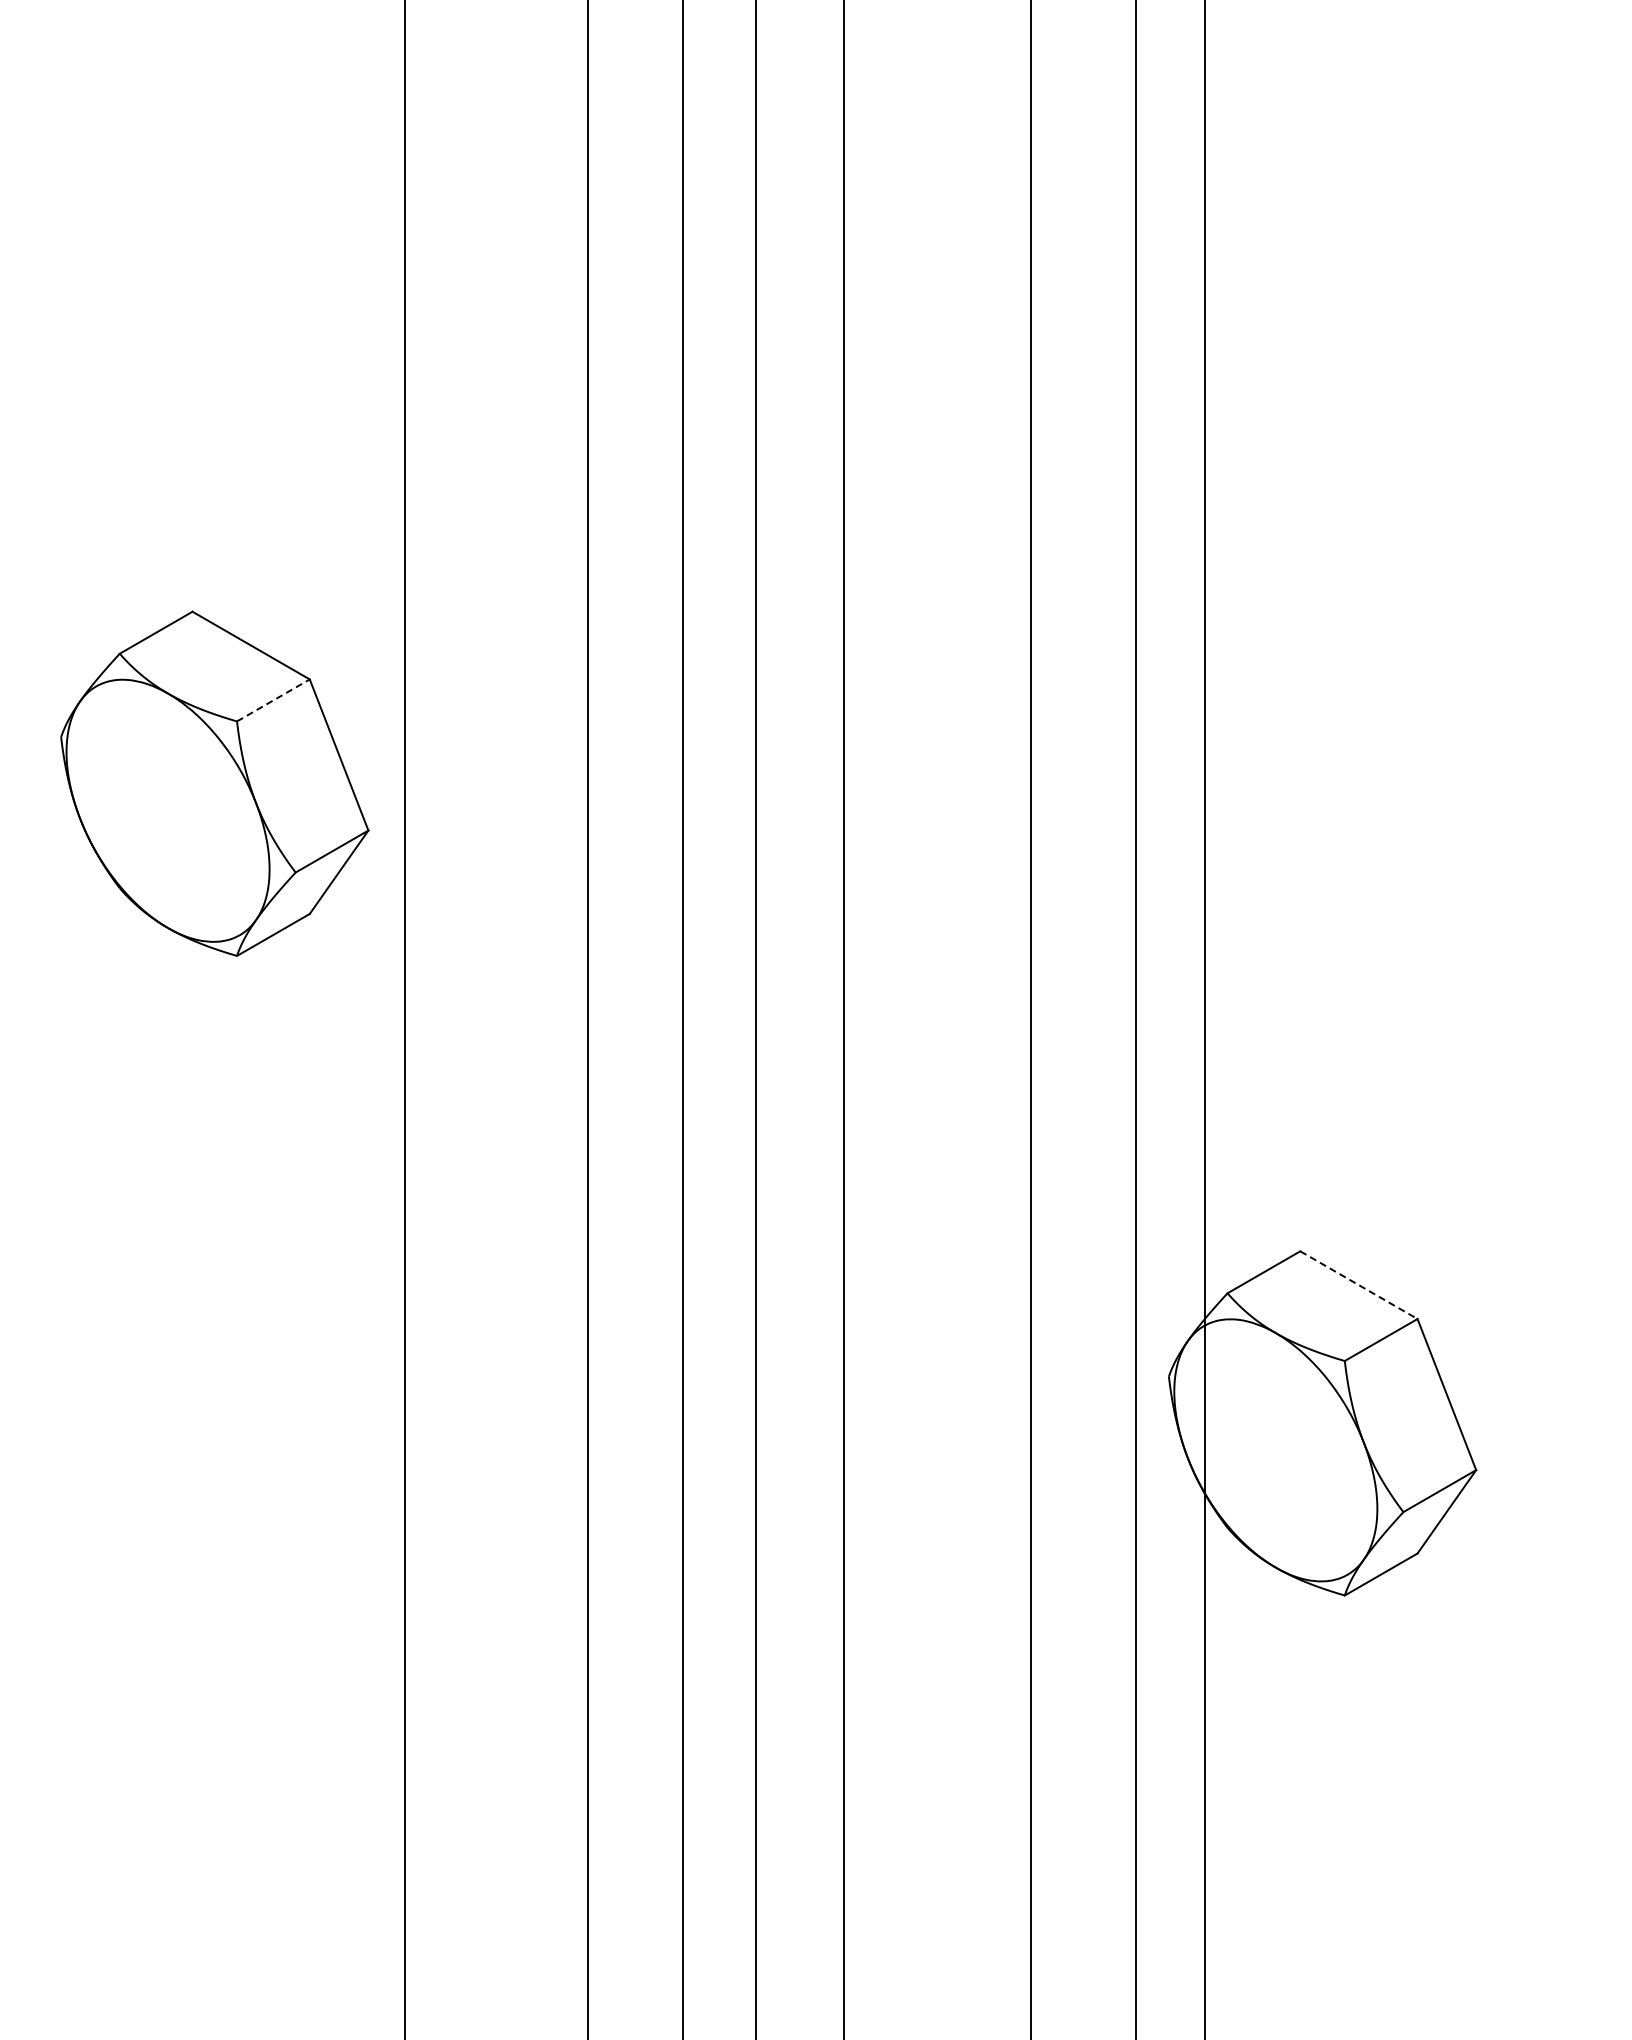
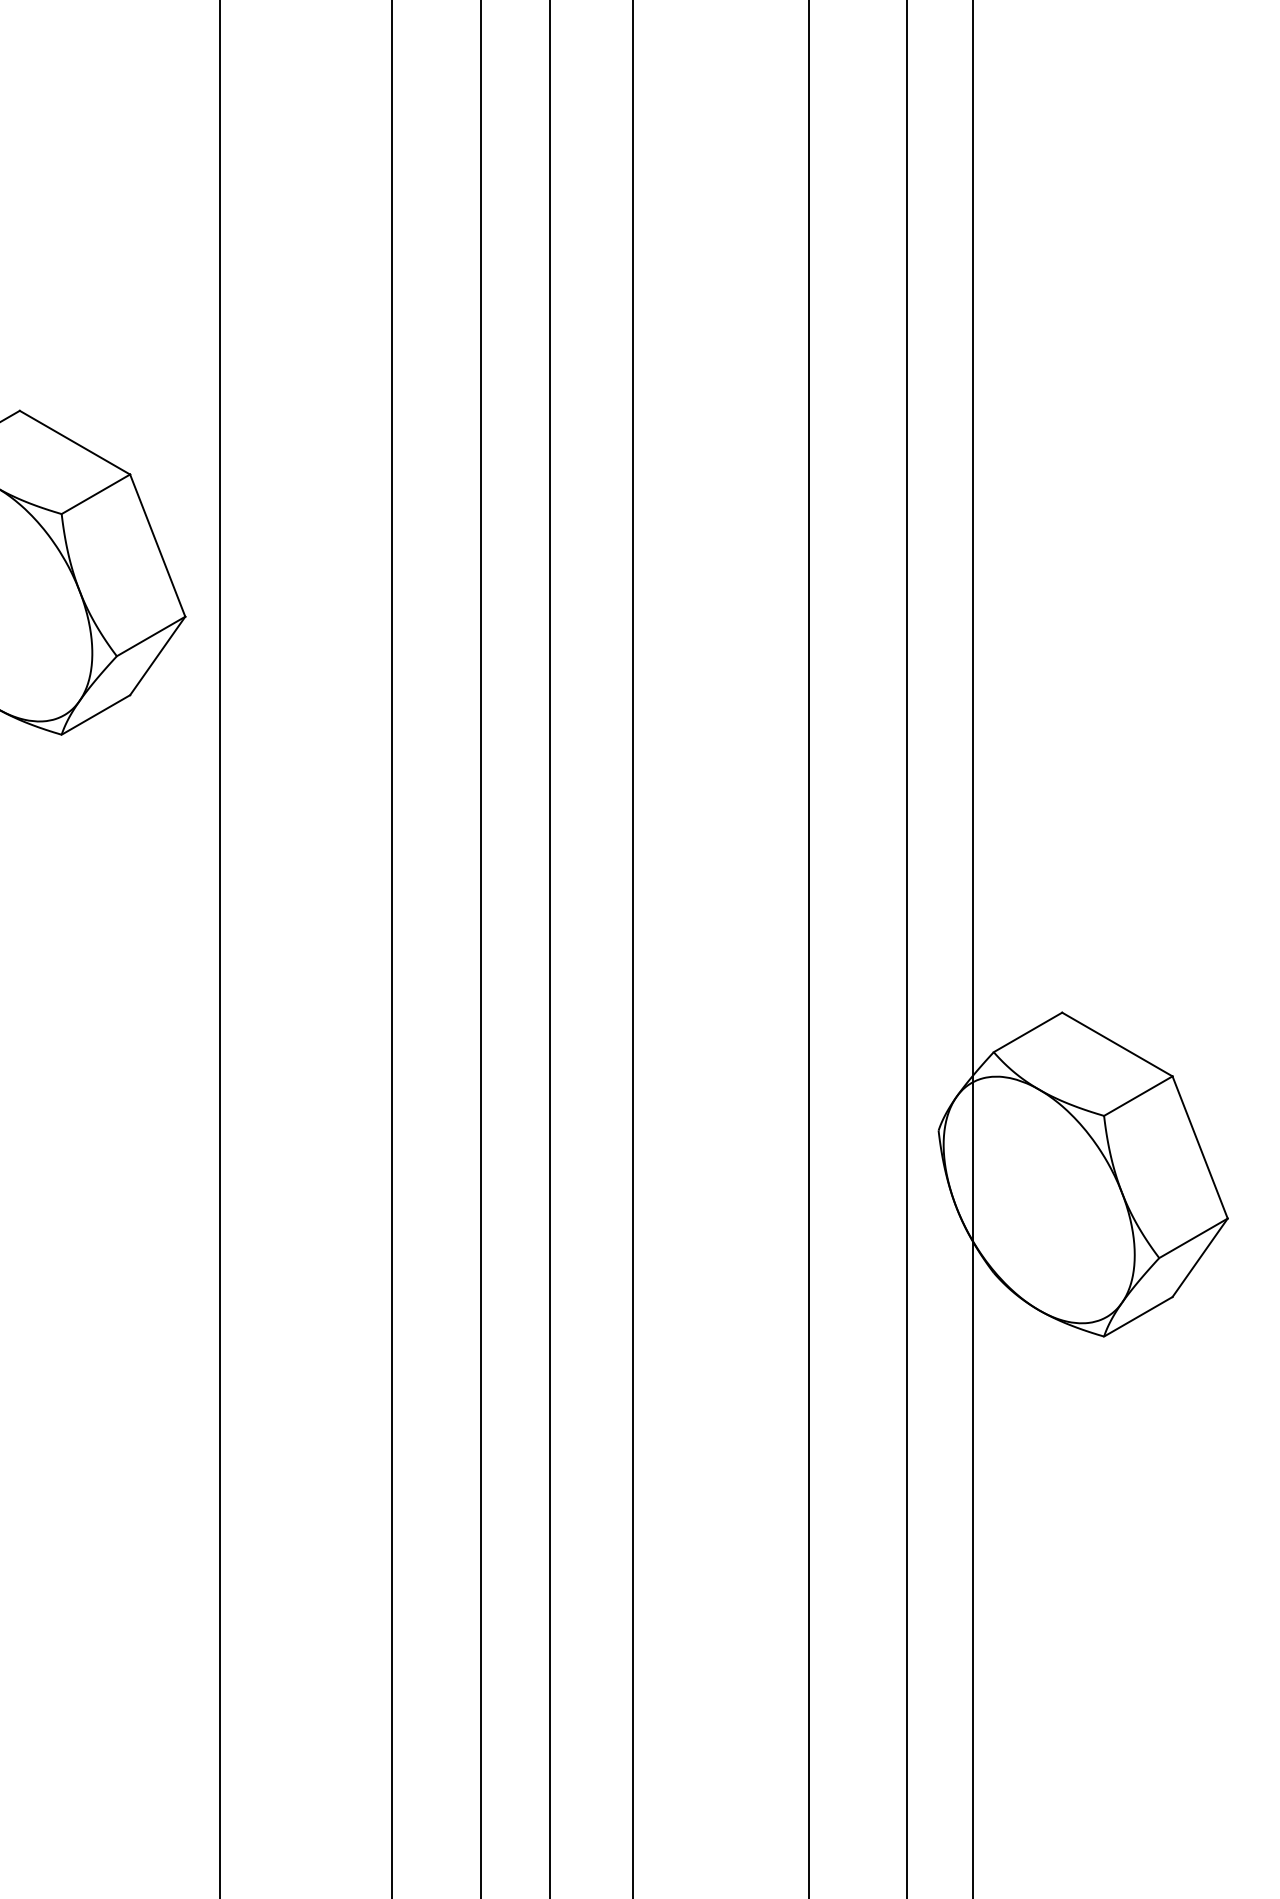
line: (273, 700) -> (96, 494), dashed -> solid
line: (1358, 1285) -> (1116, 1044), dashed -> solid

